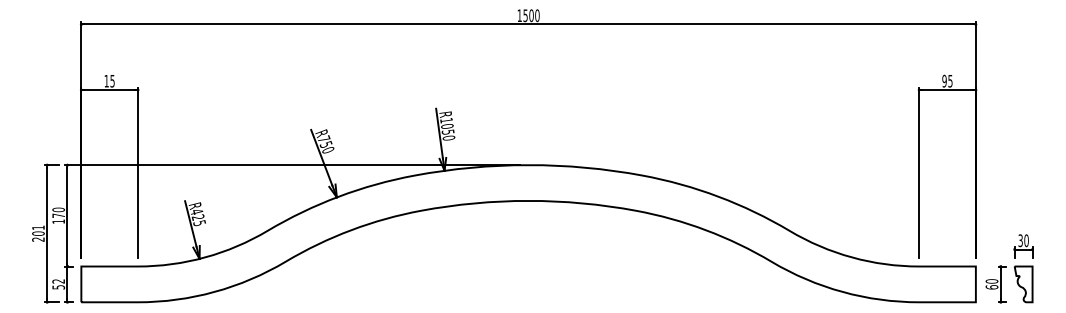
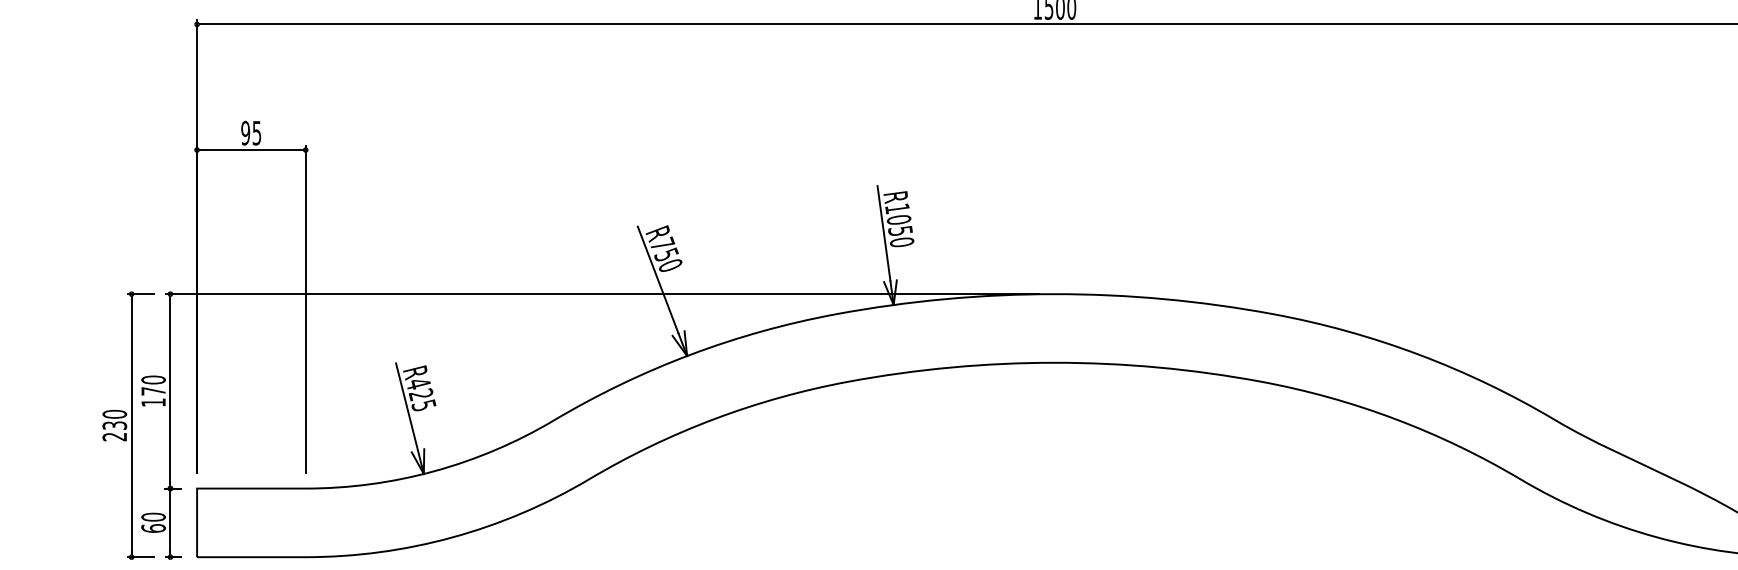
text: (106, 80) -> (245, 131), 15 -> 95
text: (38, 230) -> (114, 419), 201 -> 230
text: (58, 284) -> (153, 523), 52 -> 60

